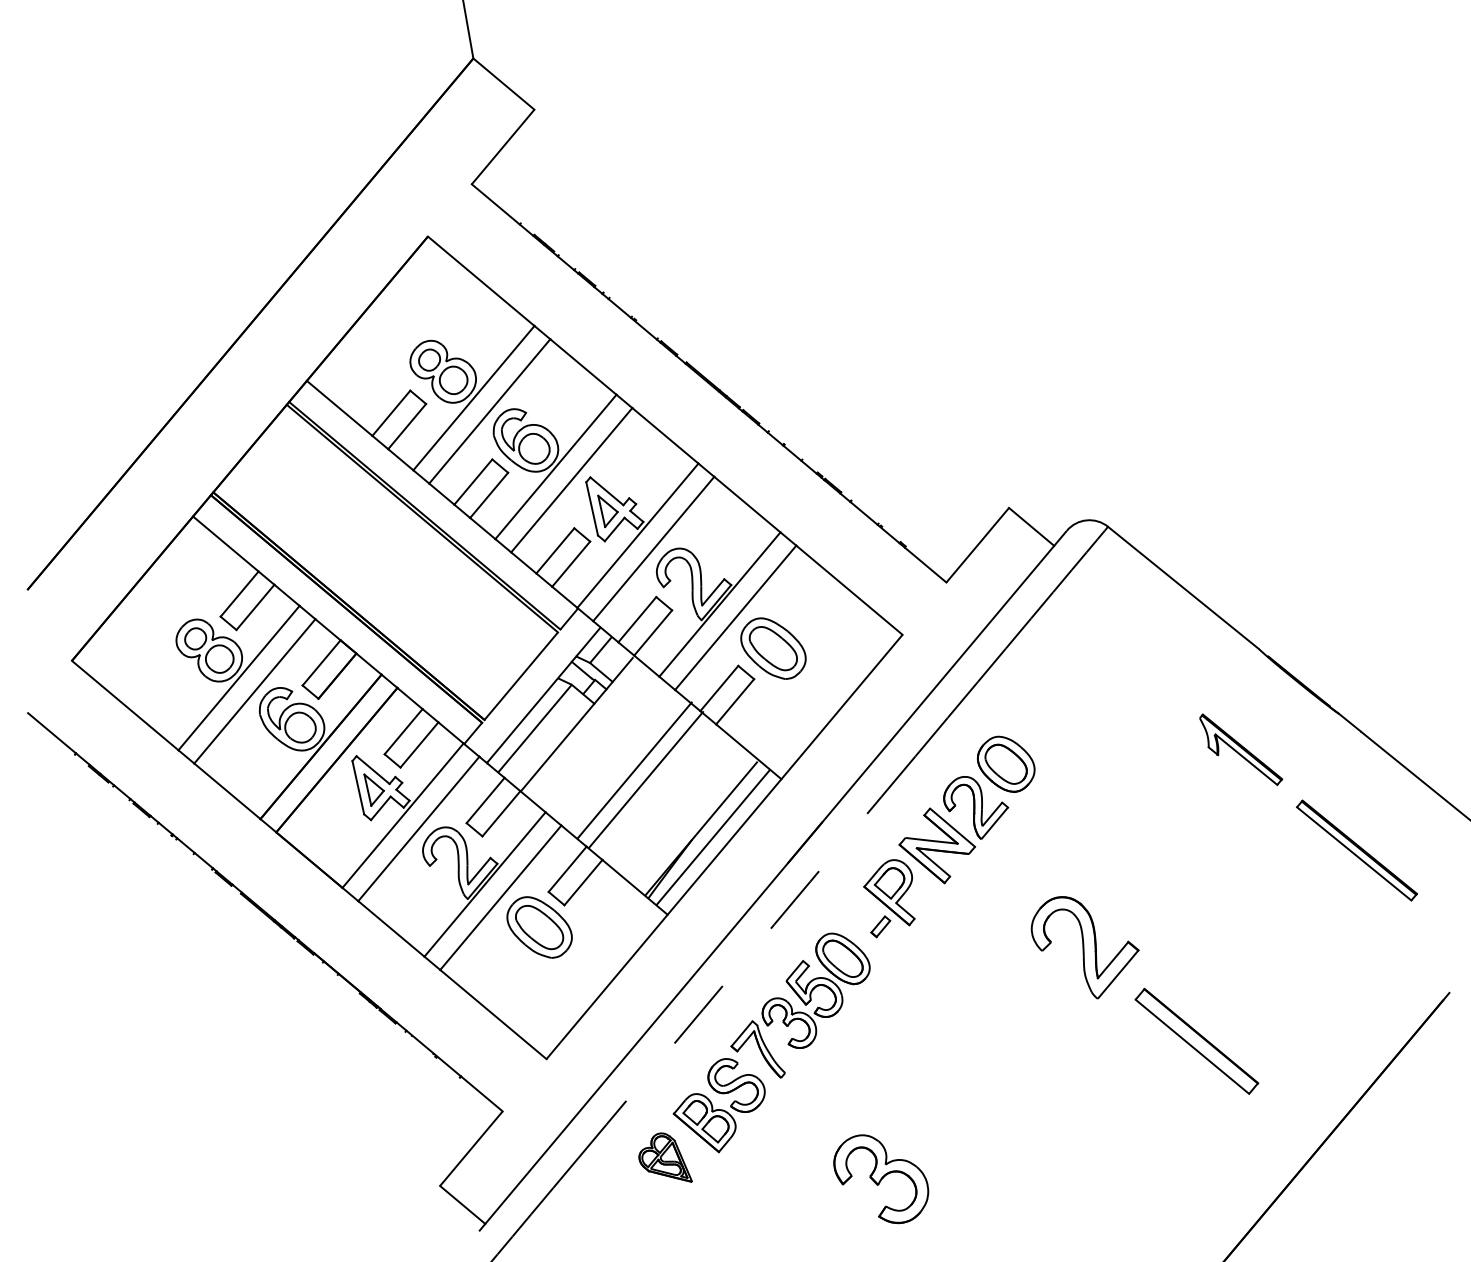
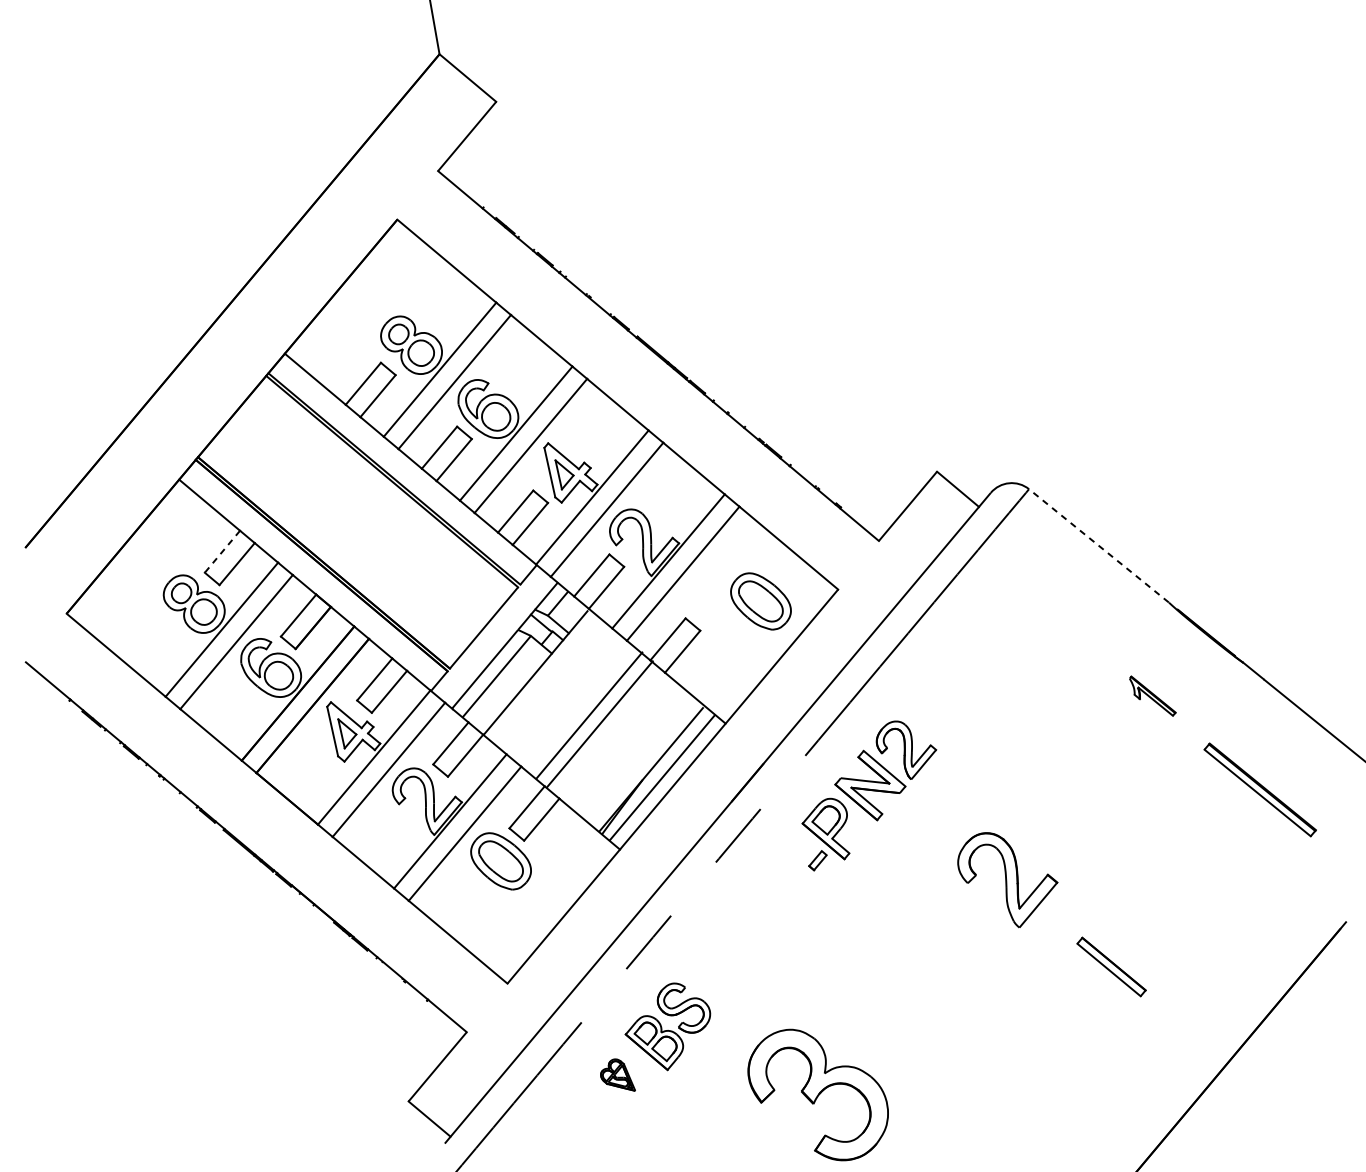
line: (1183, 587) -> (1099, 545), solid -> dashed
line: (239, 594) -> (222, 552), solid -> dashed
part: (773, 648) -> (761, 601), moved
part: (1241, 749) -> (1152, 696), size x0.6
part: (1005, 763) -> (933, 709), removed
part: (800, 1005) -> (743, 933), removed
part: (1196, 1040) -> (1111, 966), size x0.6
part: (665, 1157) -> (617, 1075), size x0.7
part: (881, 1179) -> (818, 1095), size x1.6

